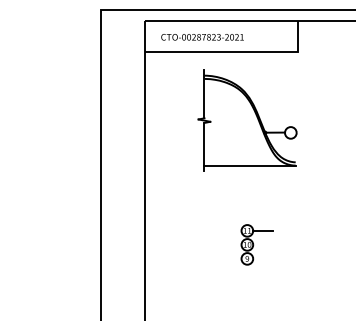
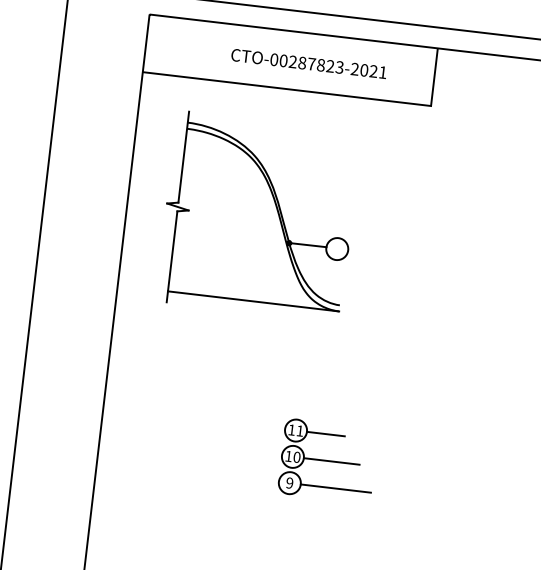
text: (202, 37) -> (308, 64), moved
part: (247, 120) -> (258, 216), moved
line: (267, 244) -> (330, 460), added
line: (271, 258) -> (335, 487), added

